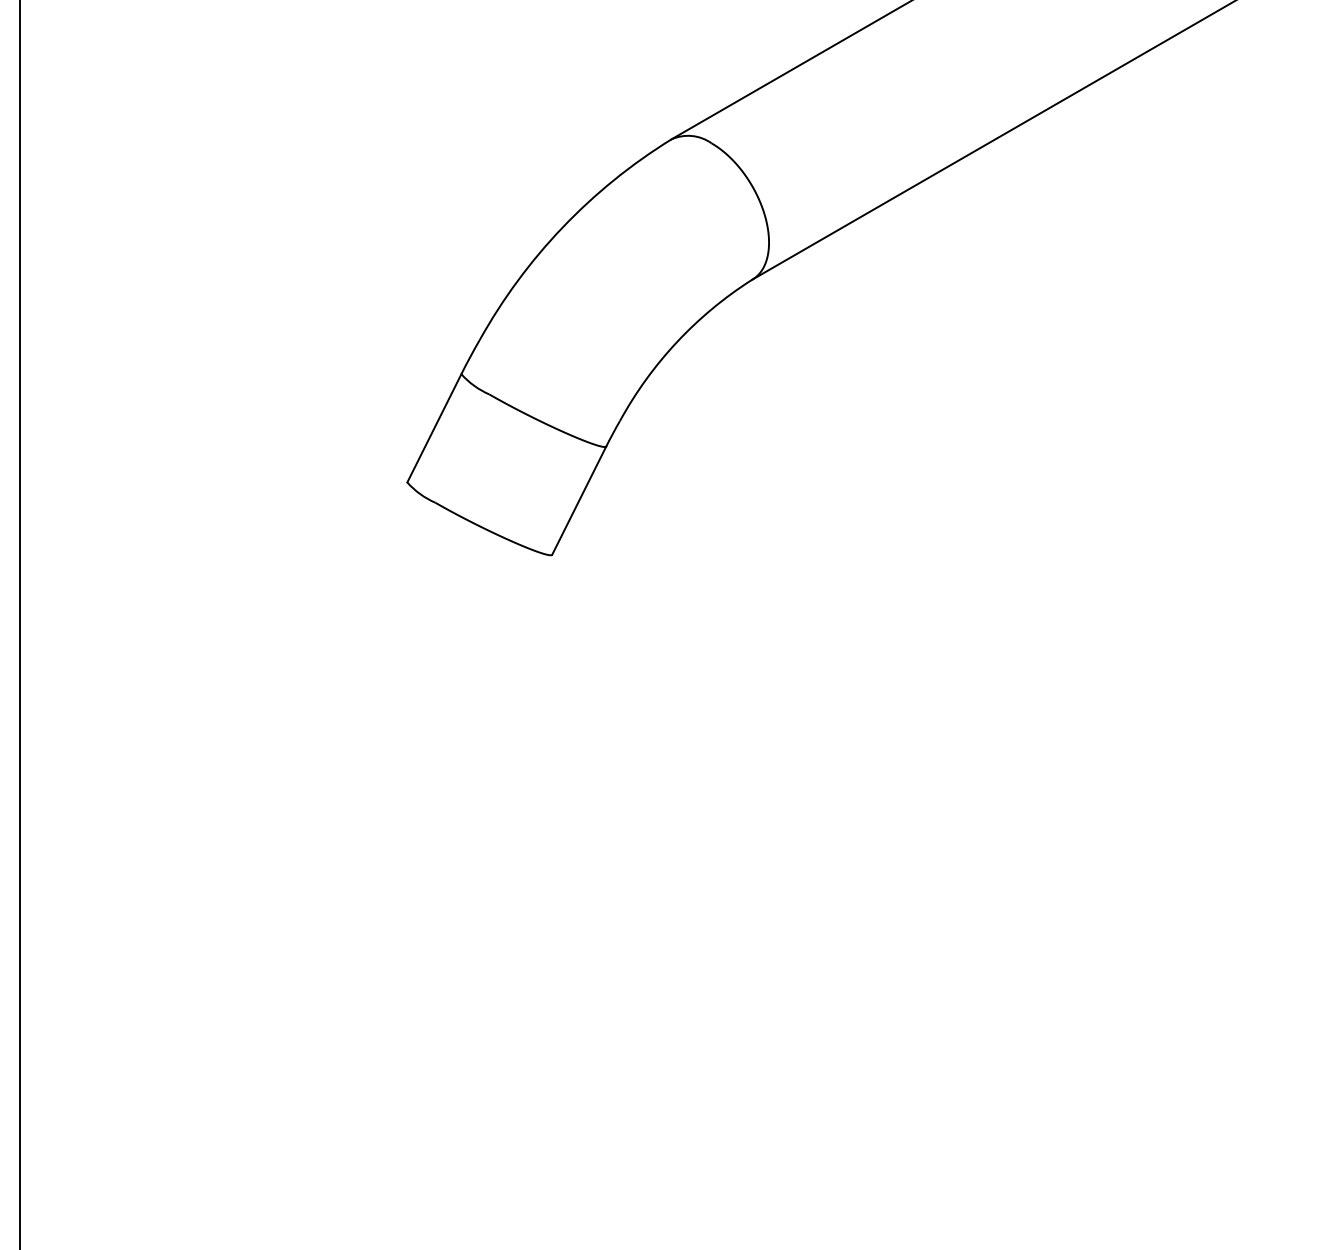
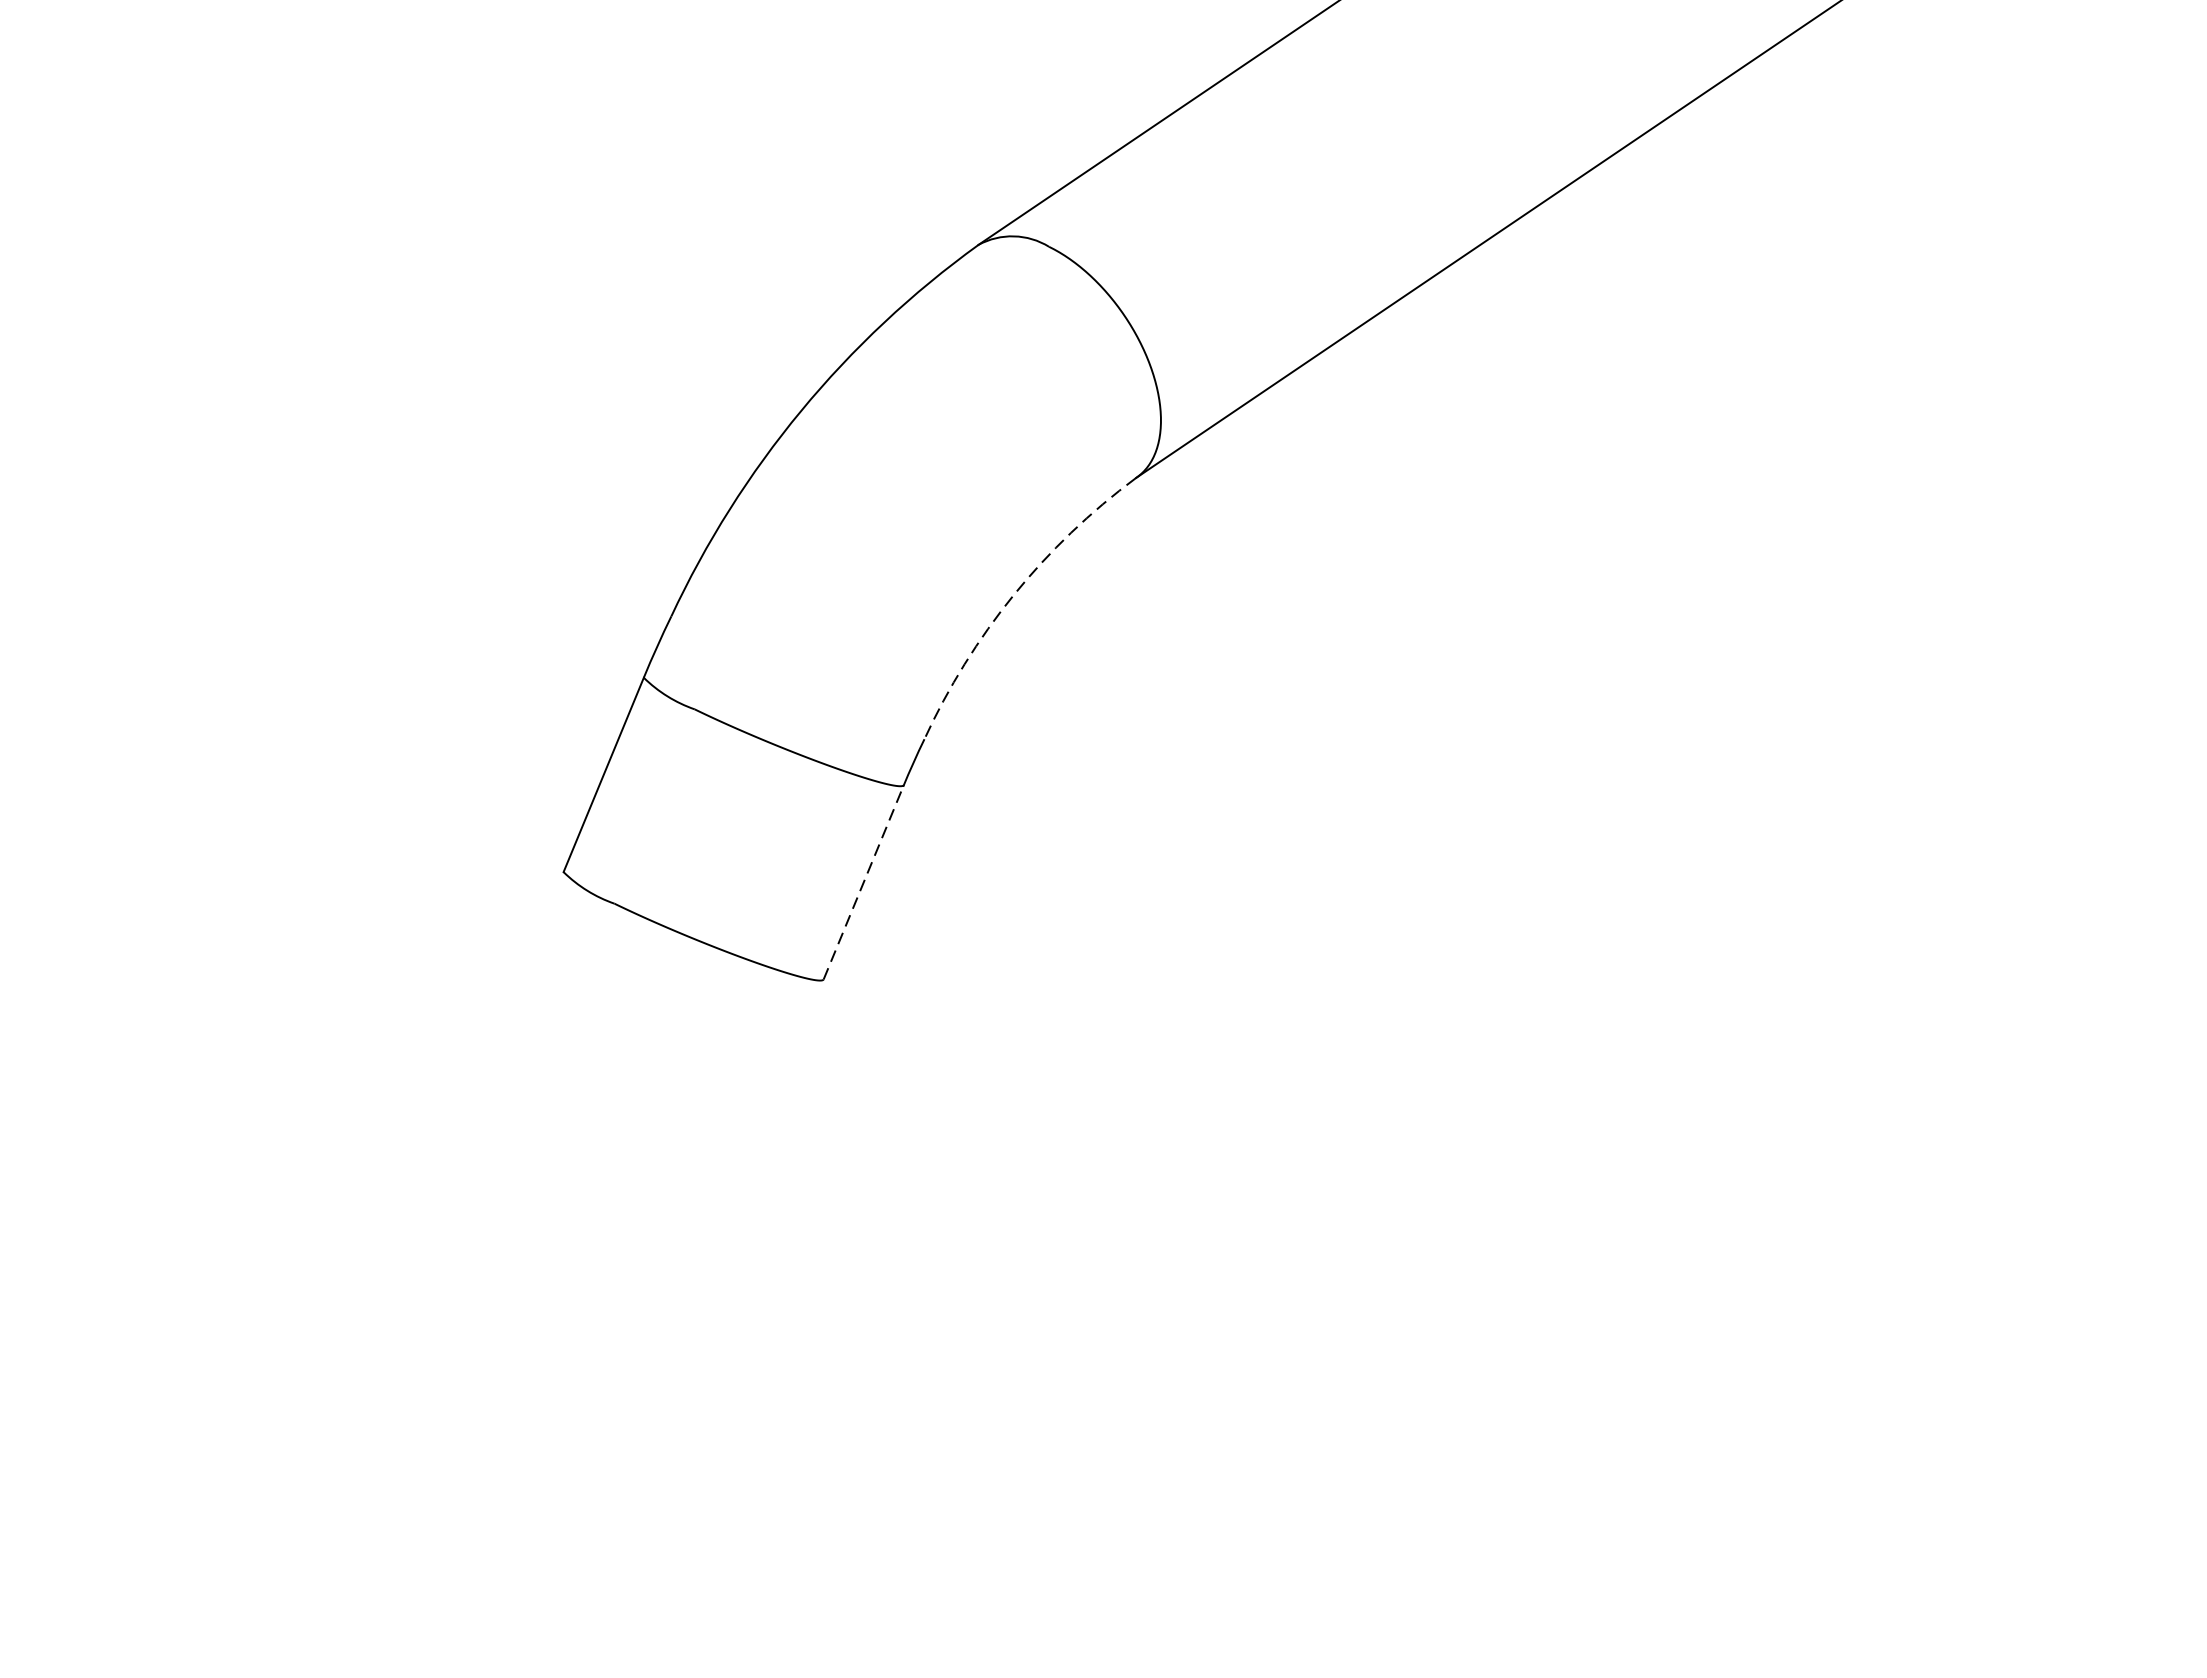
arc: (677, 341) -> (1014, 594), solid -> dashed
line: (579, 500) -> (864, 882), solid -> dashed

